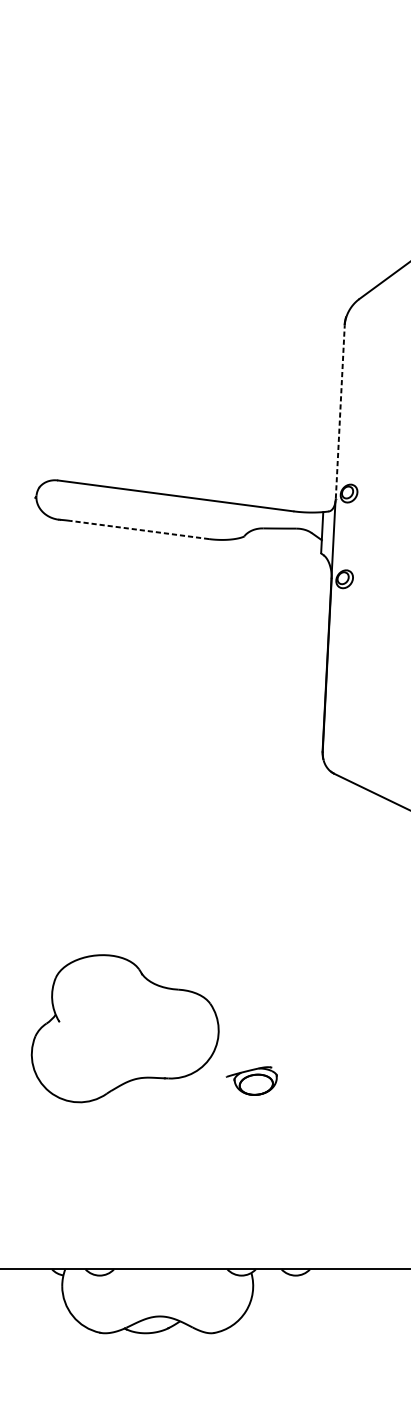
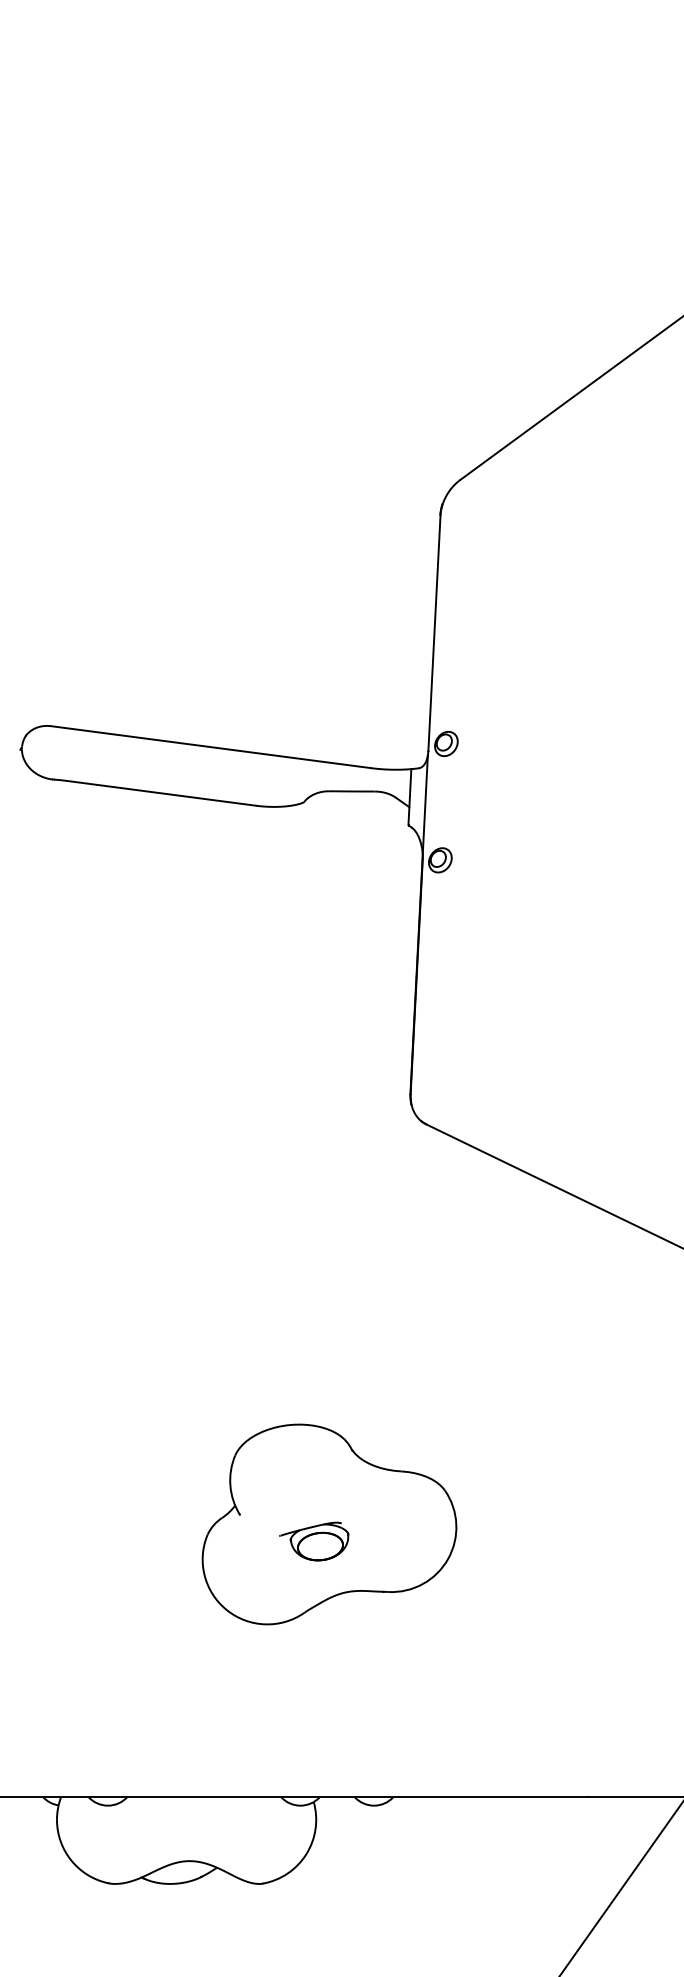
line: (340, 412) -> (434, 633), dashed -> solid
line: (139, 530) -> (161, 793), dashed -> solid
part: (125, 1028) -> (329, 1524), moved

